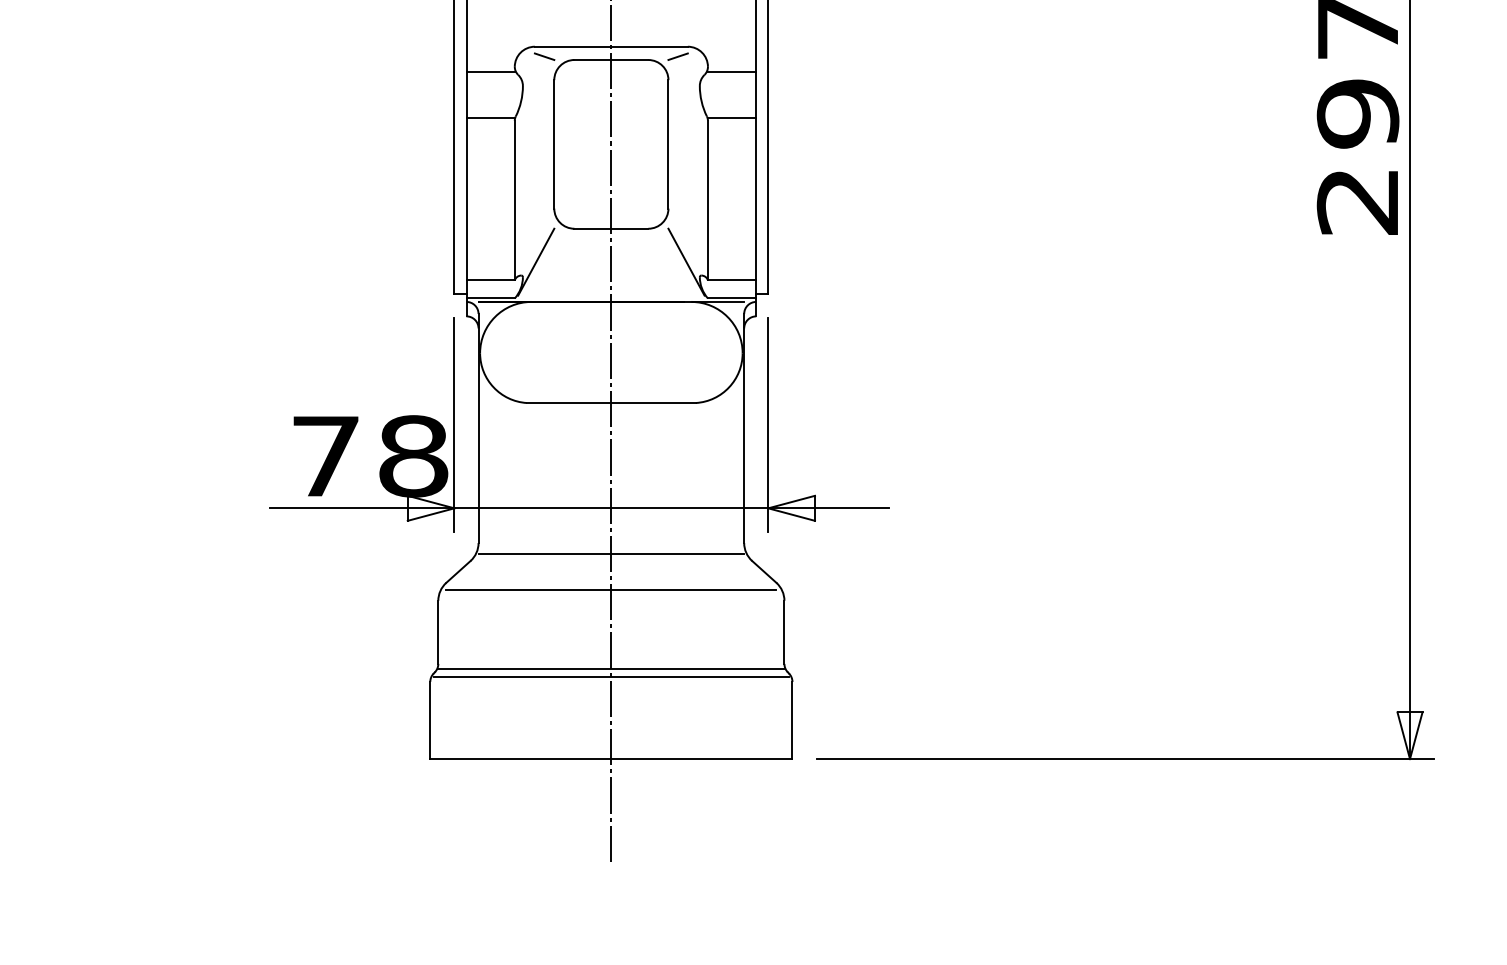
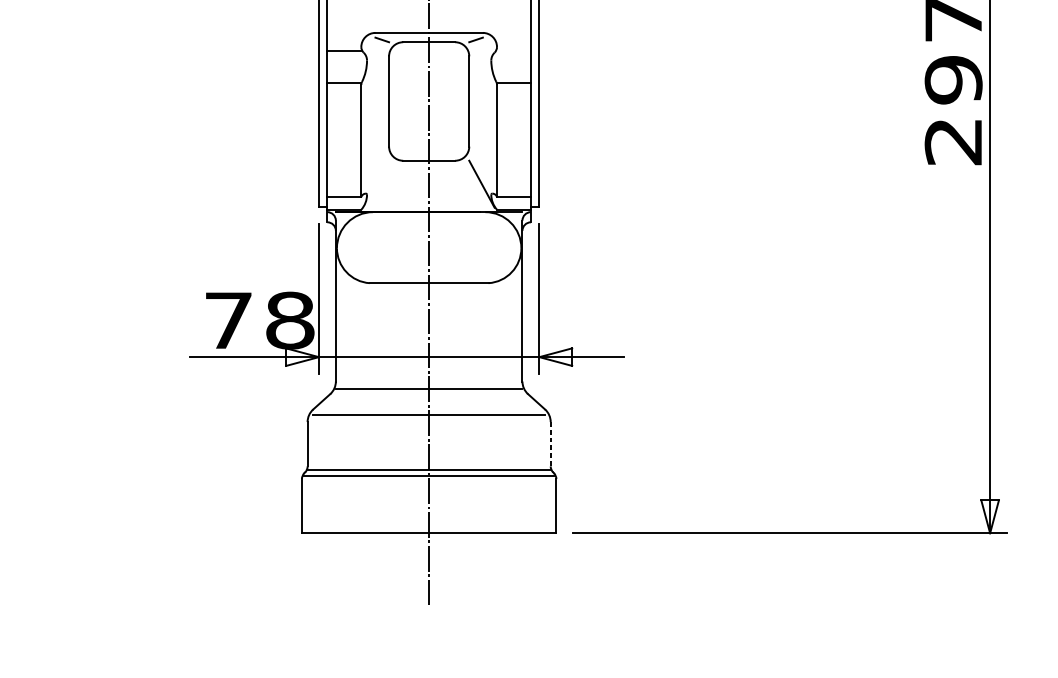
line: (731, 72) -> (513, 51), removed
line: (536, 261) -> (376, 183), removed
line: (784, 632) -> (550, 444), solid -> dashed

